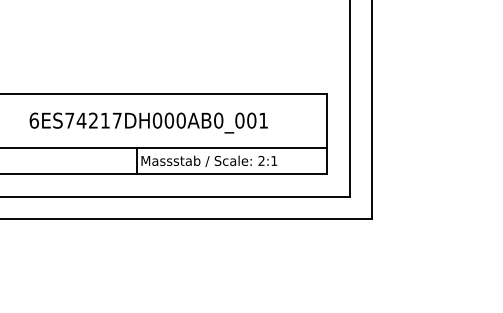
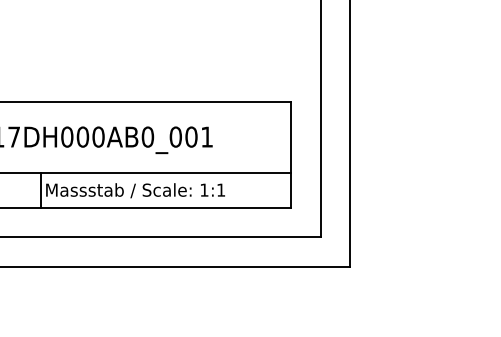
text: (261, 160) -> (204, 189), 2:1 -> 1:1

